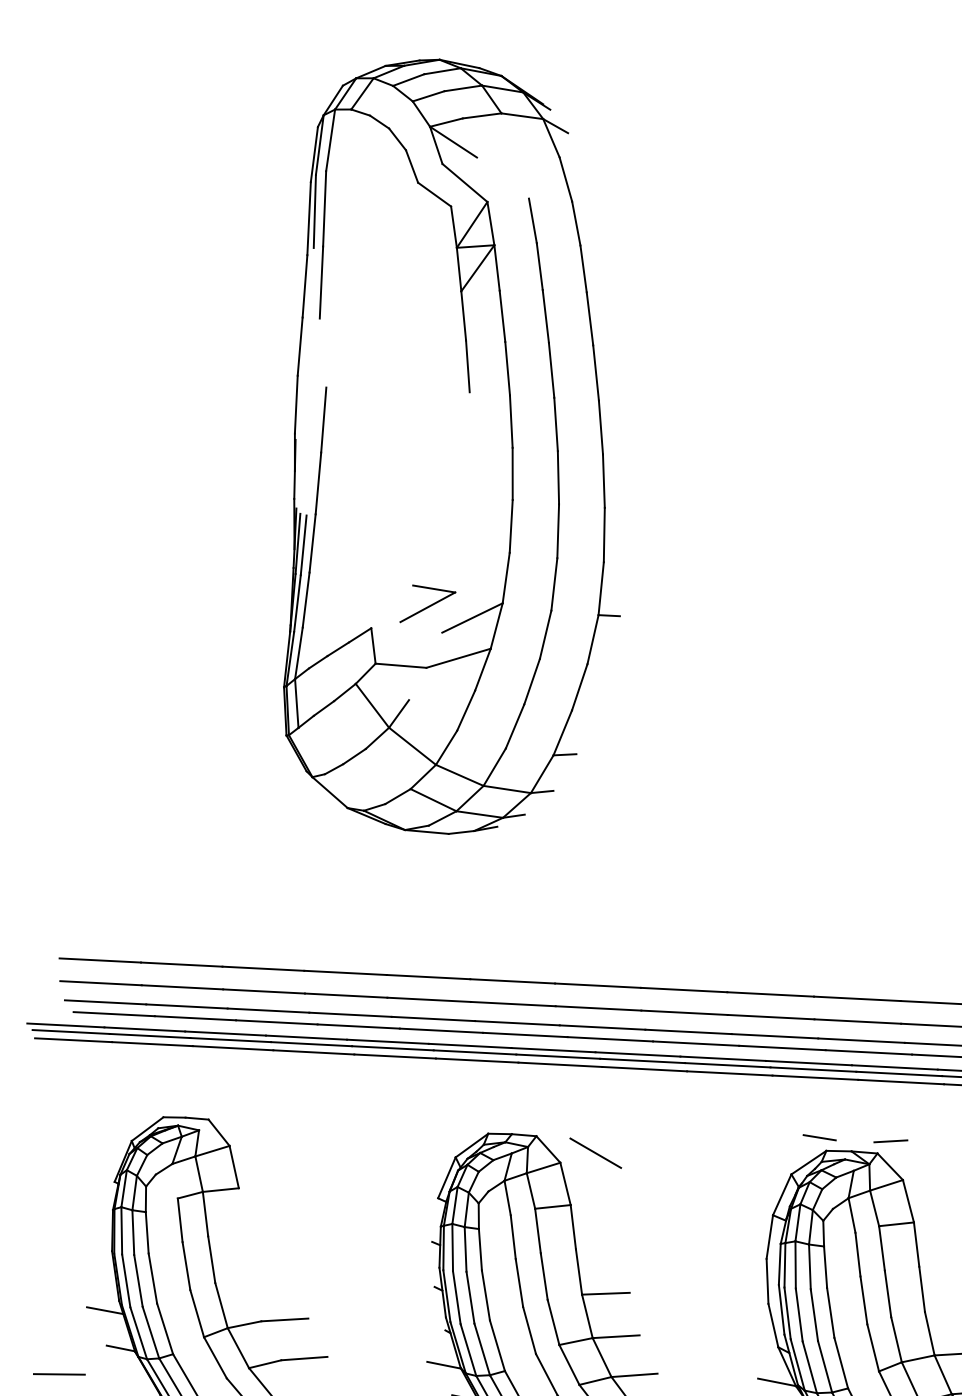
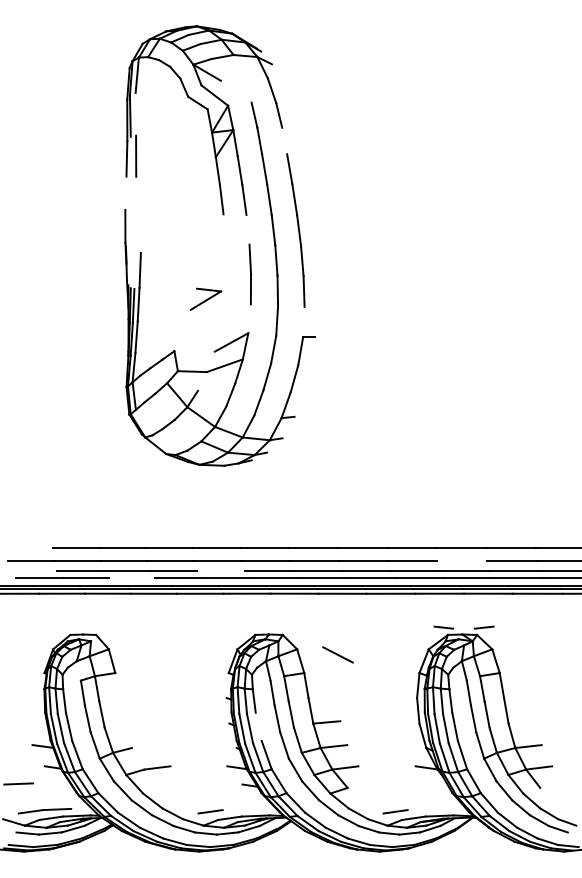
line: (324, 207) -> (135, 113), removed
line: (583, 268) -> (284, 140), removed
line: (299, 345) -> (125, 192), removed
line: (322, 418) -> (140, 233), removed
line: (510, 421) -> (247, 229), removed
line: (506, 577) -> (249, 318), removed
line: (600, 587) -> (303, 321), removed
part: (427, 603) -> (205, 298), moved
line: (99, 960) -> (29, 547), removed
line: (105, 1002) -> (34, 571), removed
line: (432, 1019) -> (220, 571), removed
line: (275, 1021) -> (131, 577), removed
line: (856, 1021) -> (461, 560), removed
line: (594, 1152) -> (337, 654), moved
line: (485, 1294) -> (258, 726), removed
line: (283, 1319) -> (144, 746), removed

